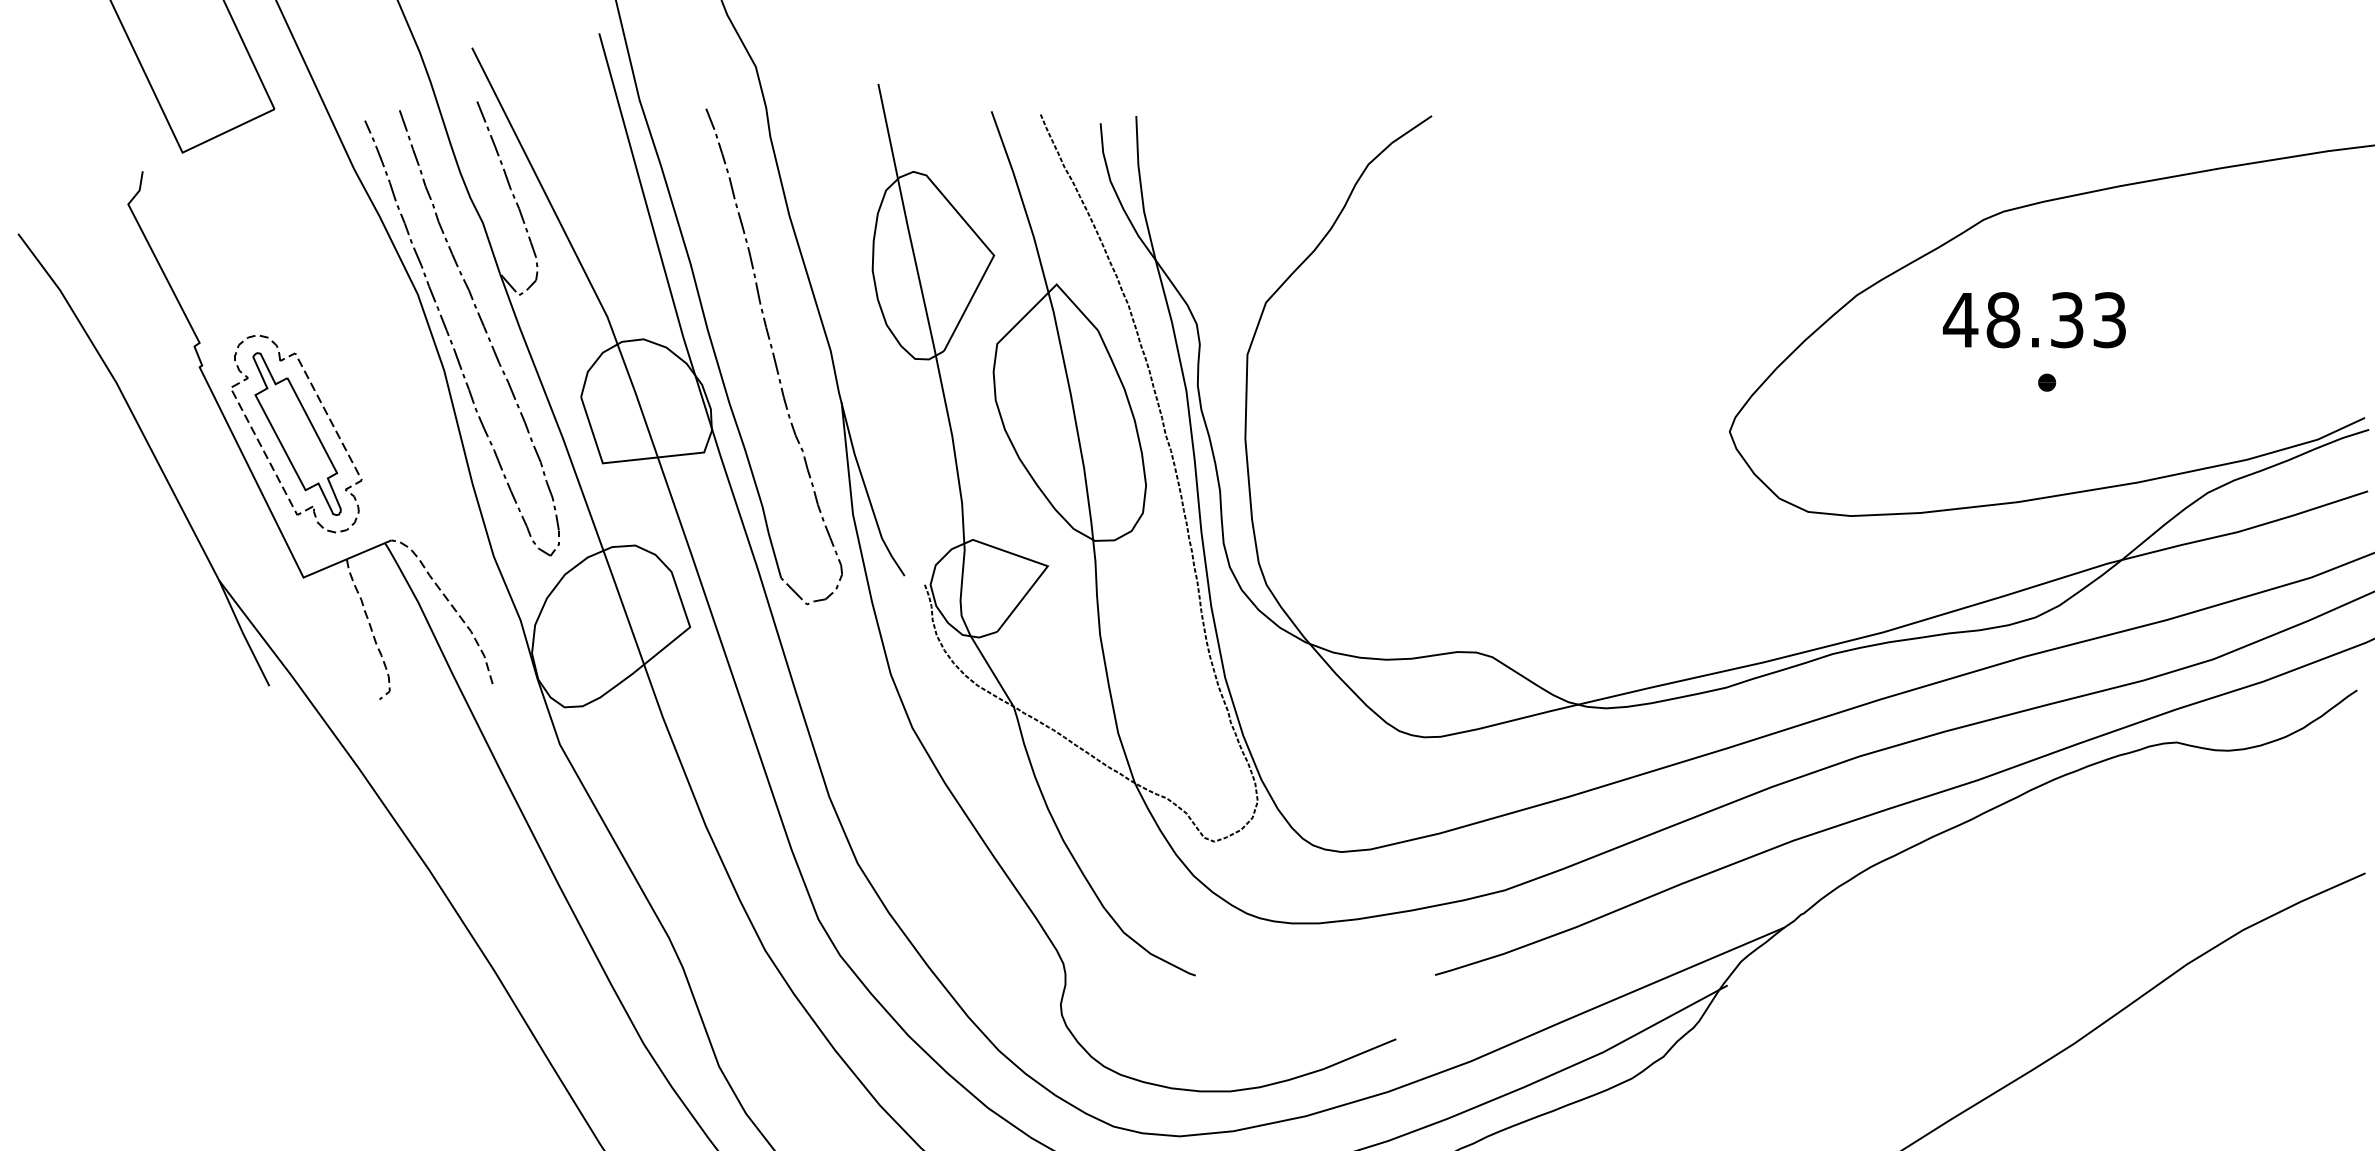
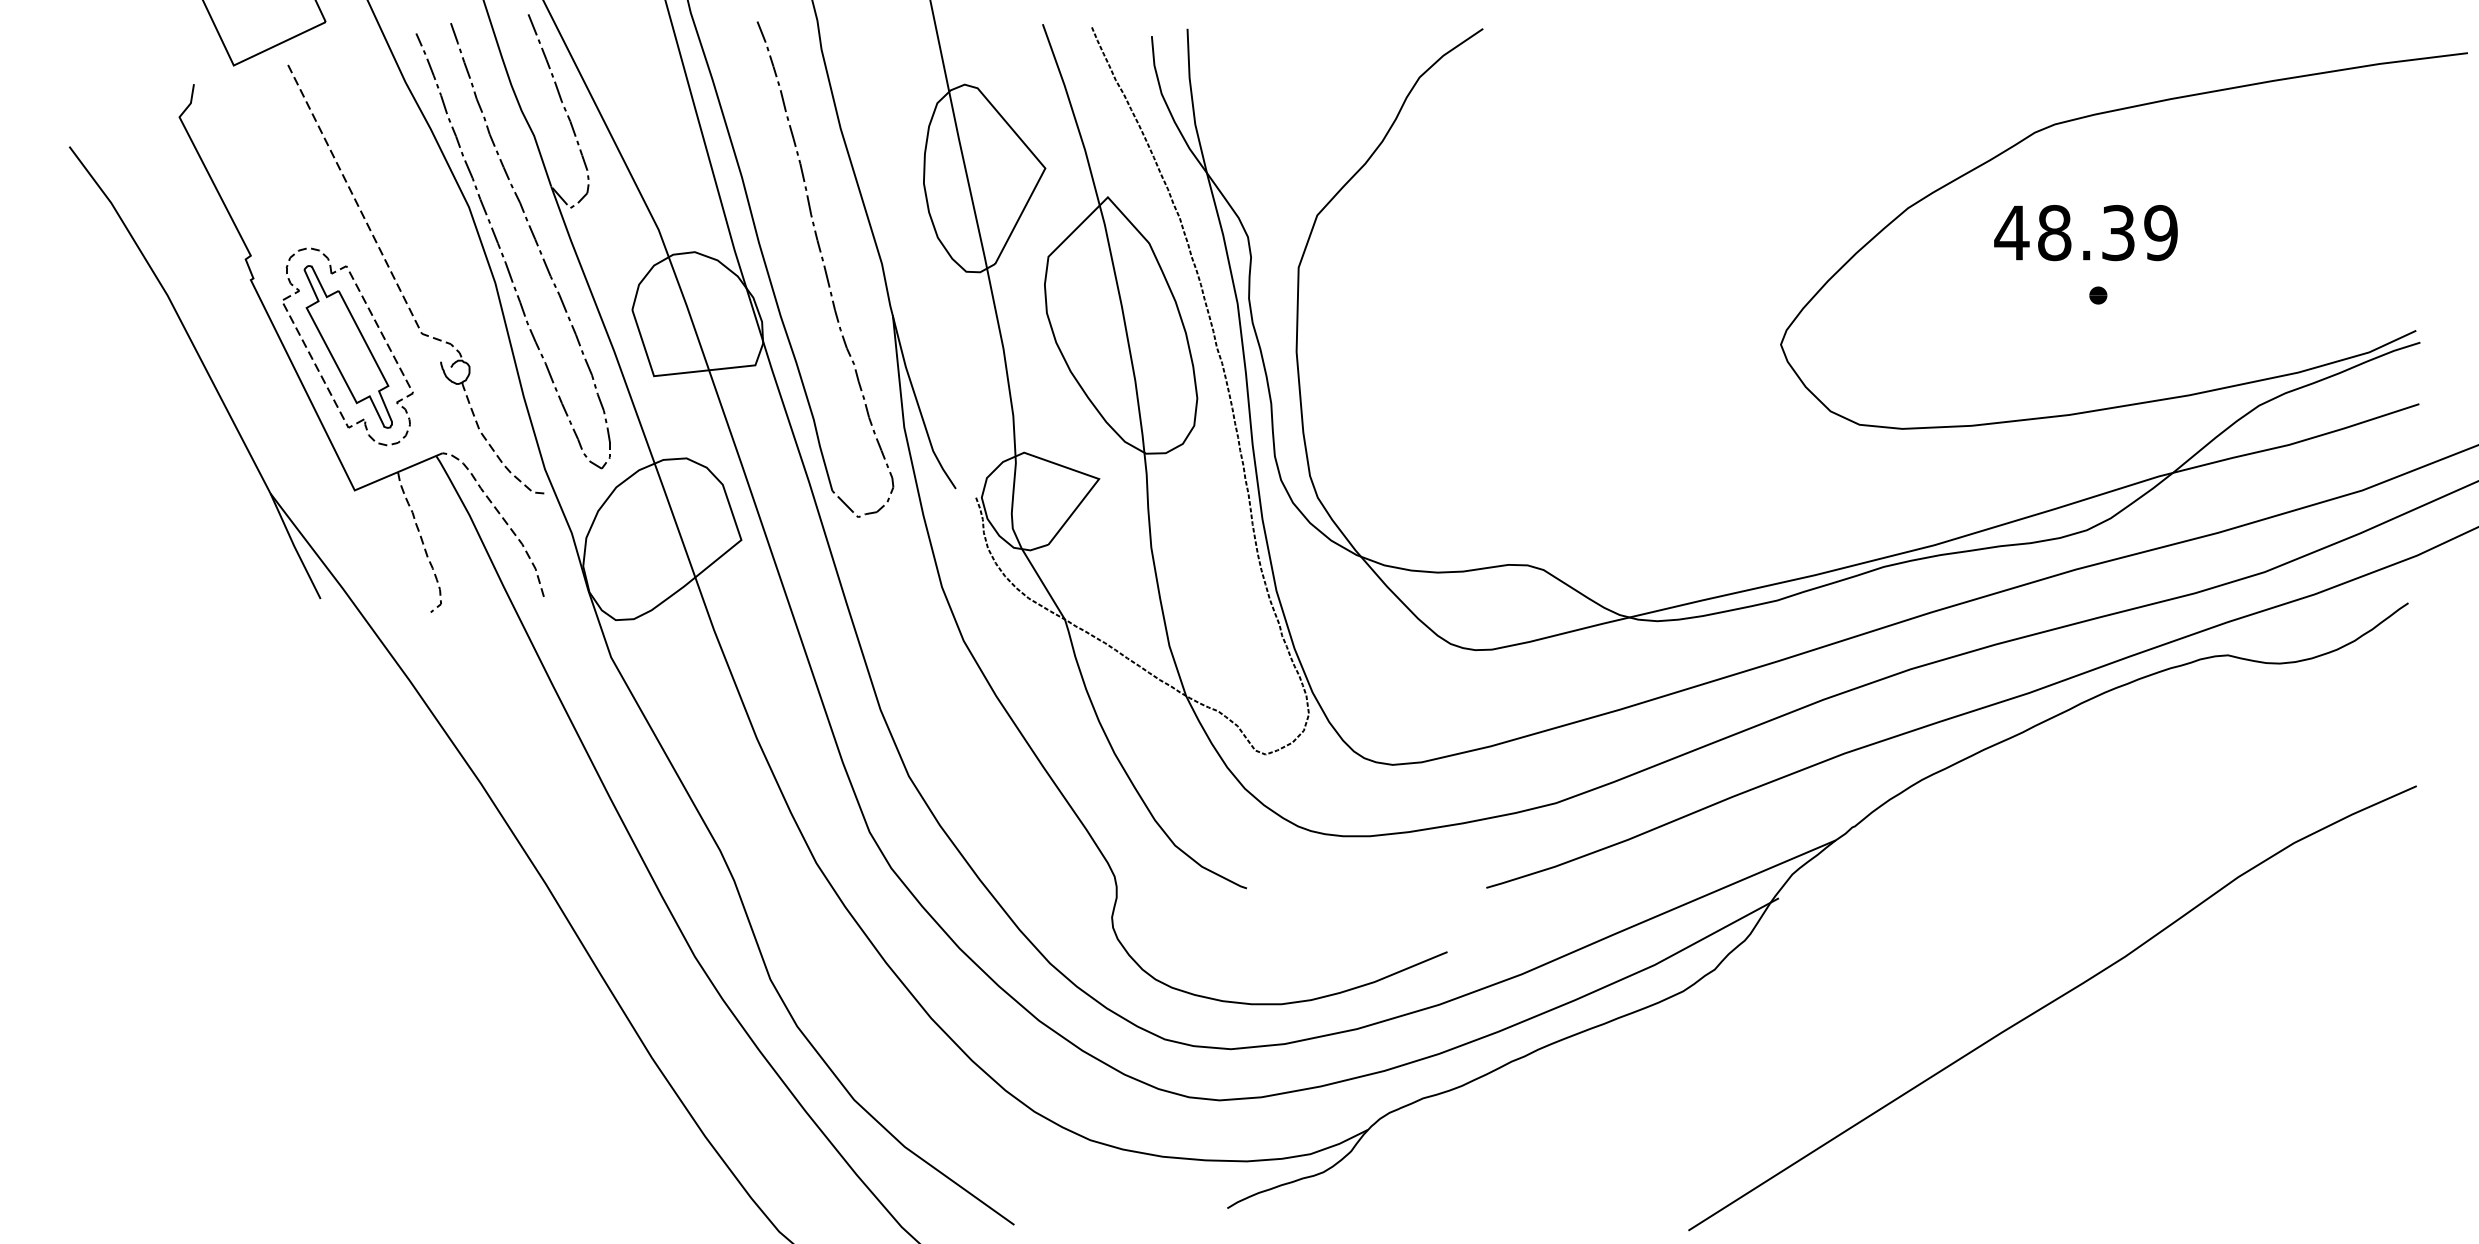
text: (2109, 320) -> (2160, 233), 48.33 -> 48.39
part: (348, 373) -> (399, 286), added

